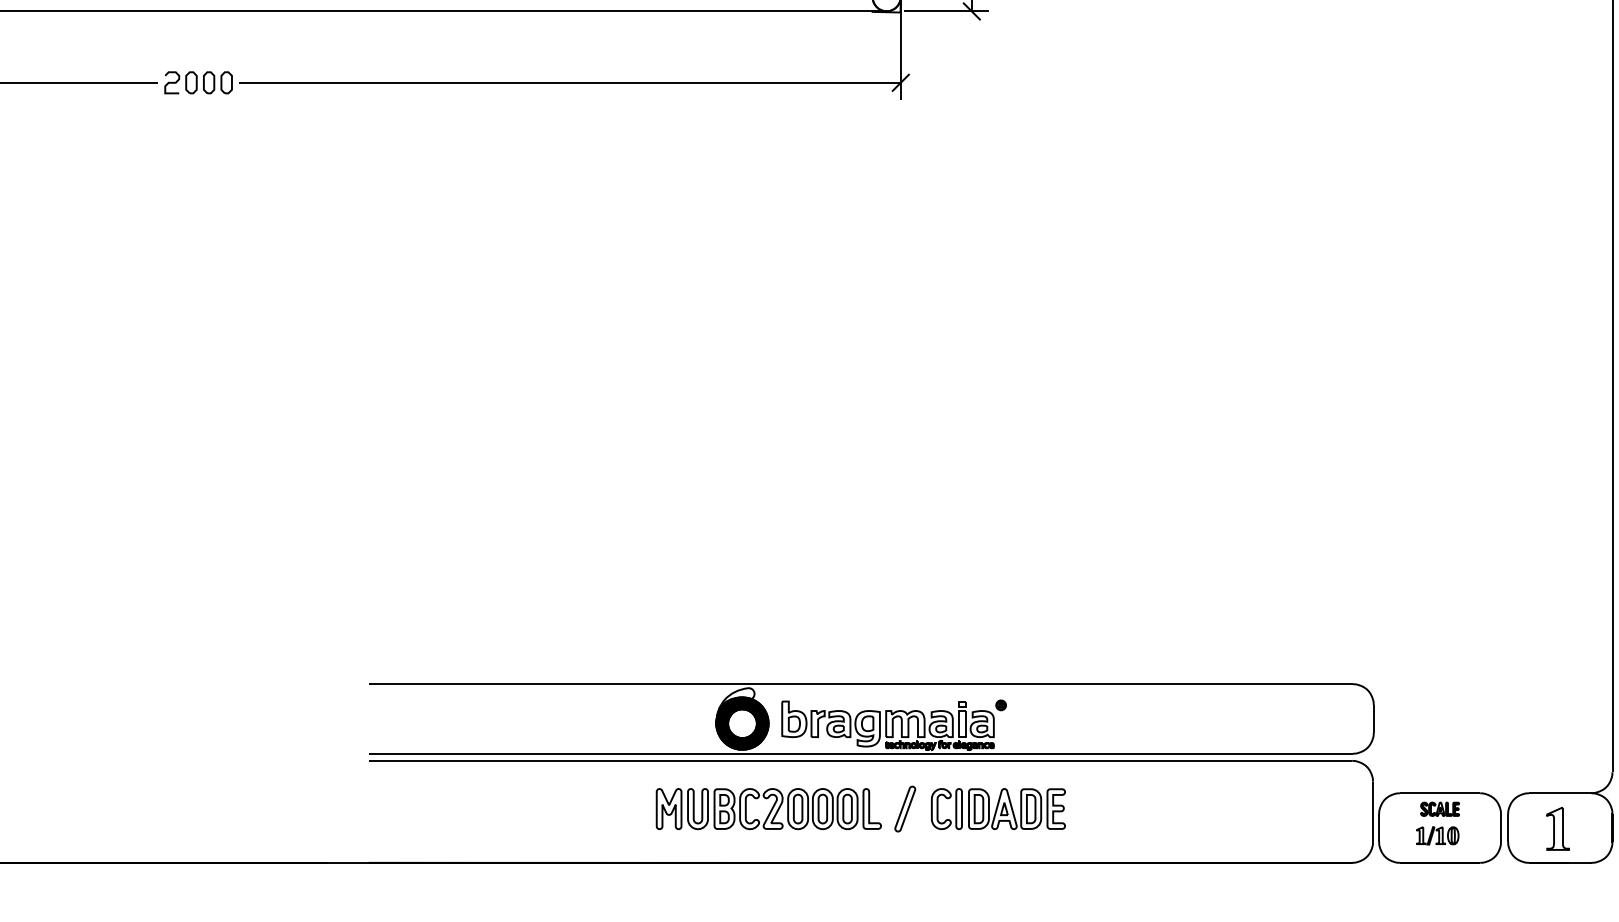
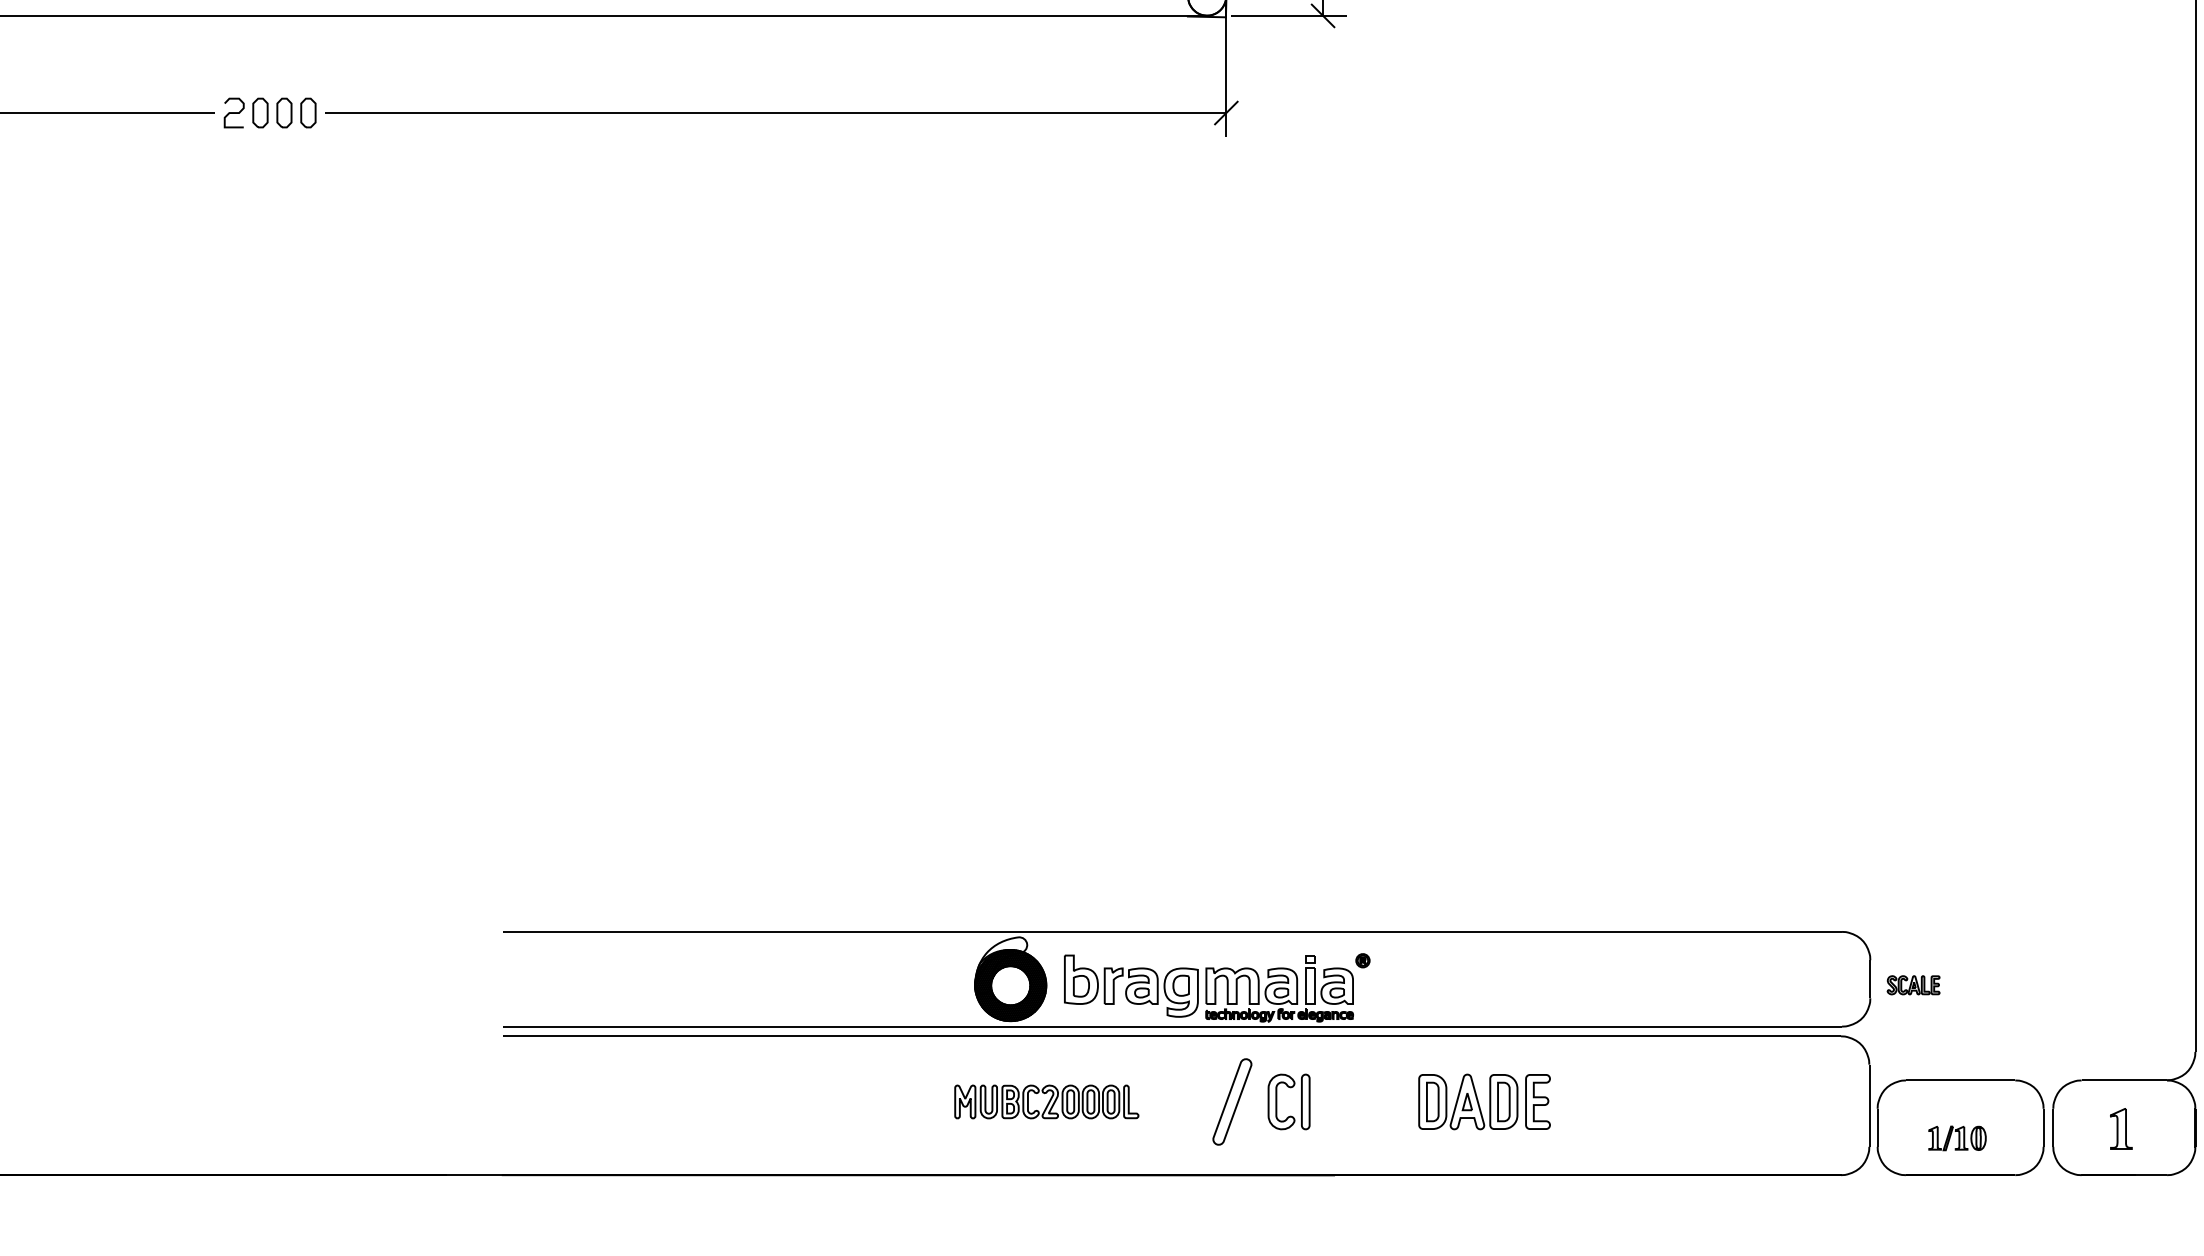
part: (768, 808) -> (1046, 1101), size x0.6
part: (905, 808) -> (1232, 1101), size x1.4
part: (1016, 808) -> (1484, 1101), moved
part: (1439, 809) -> (1913, 985), moved
part: (1558, 828) -> (2121, 1128), size x0.7

